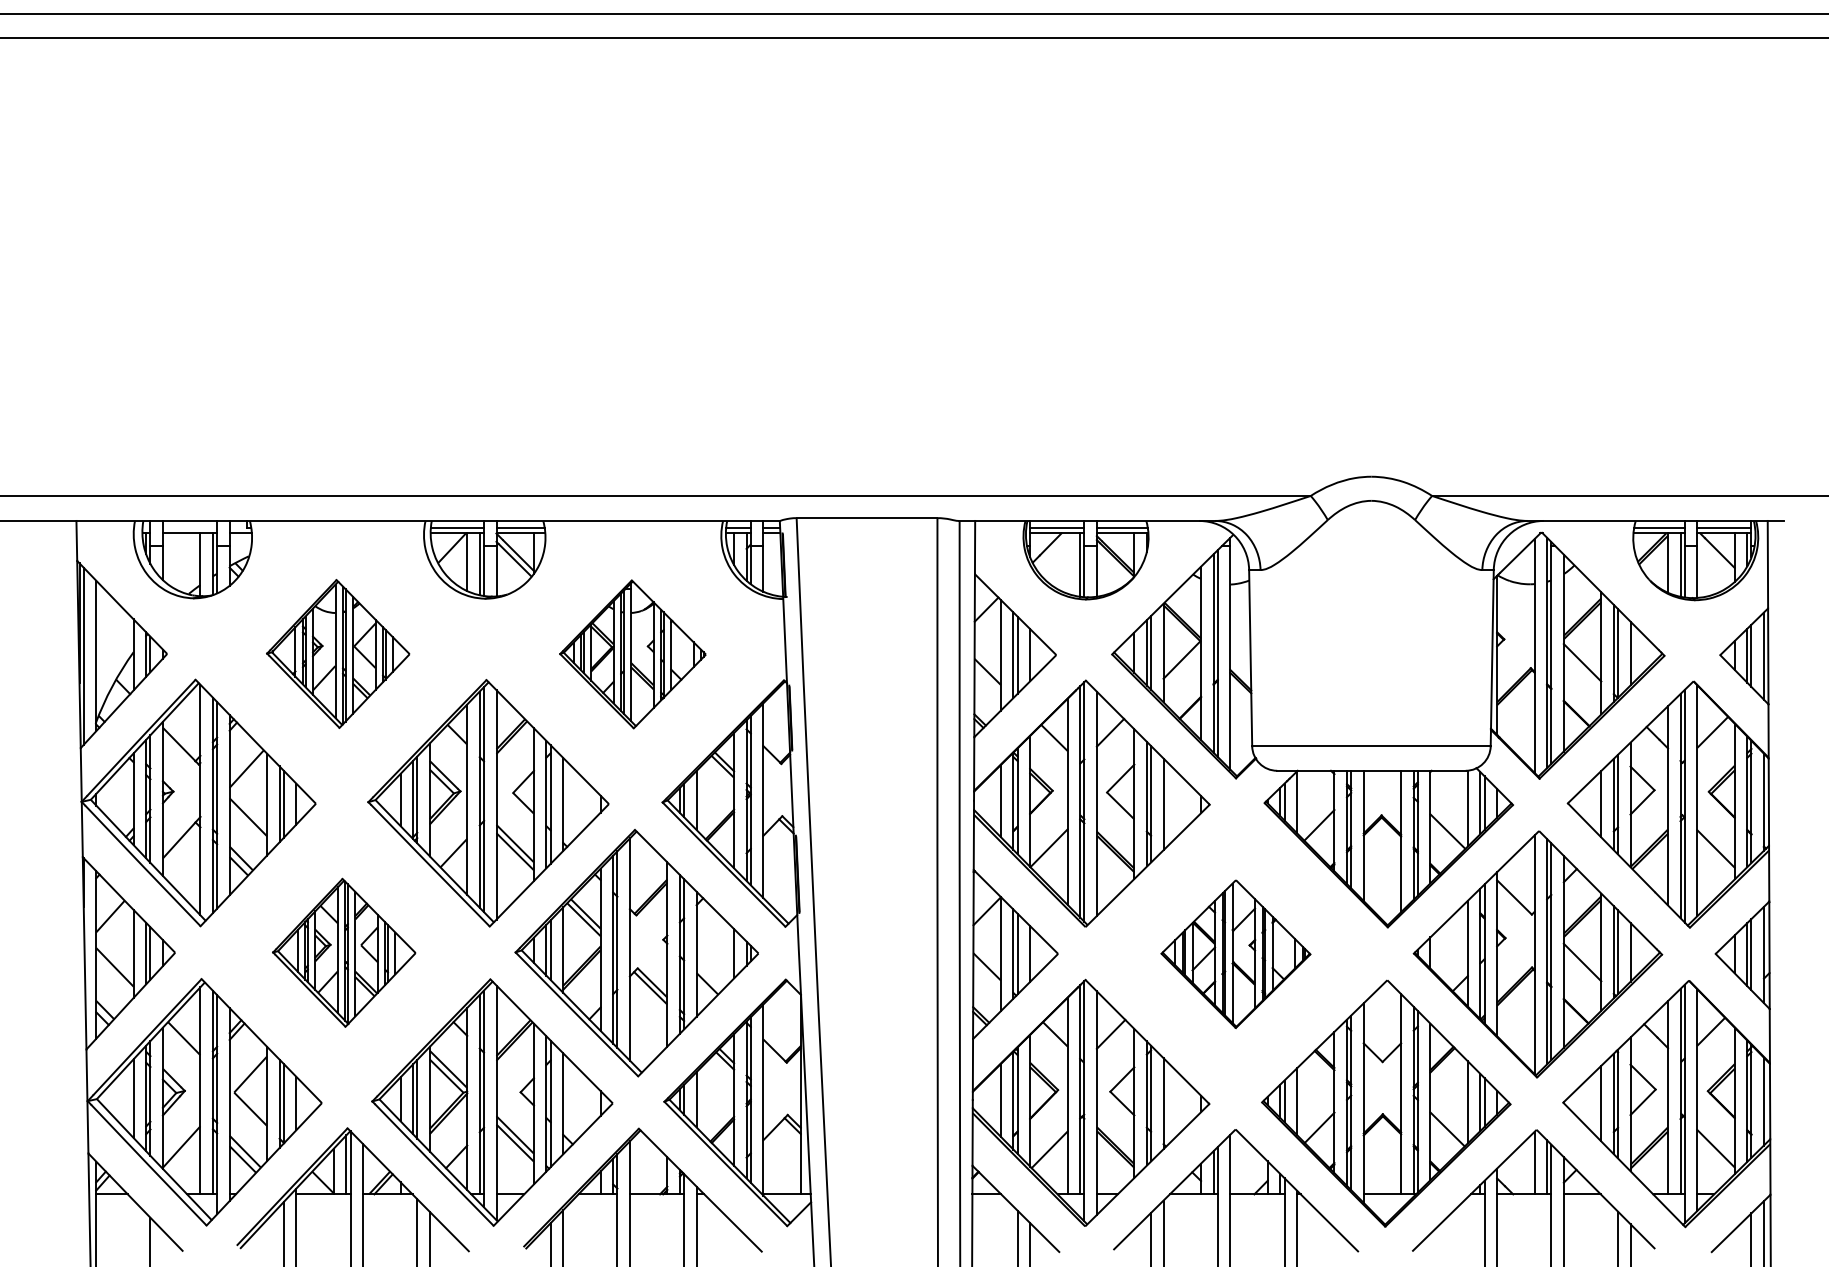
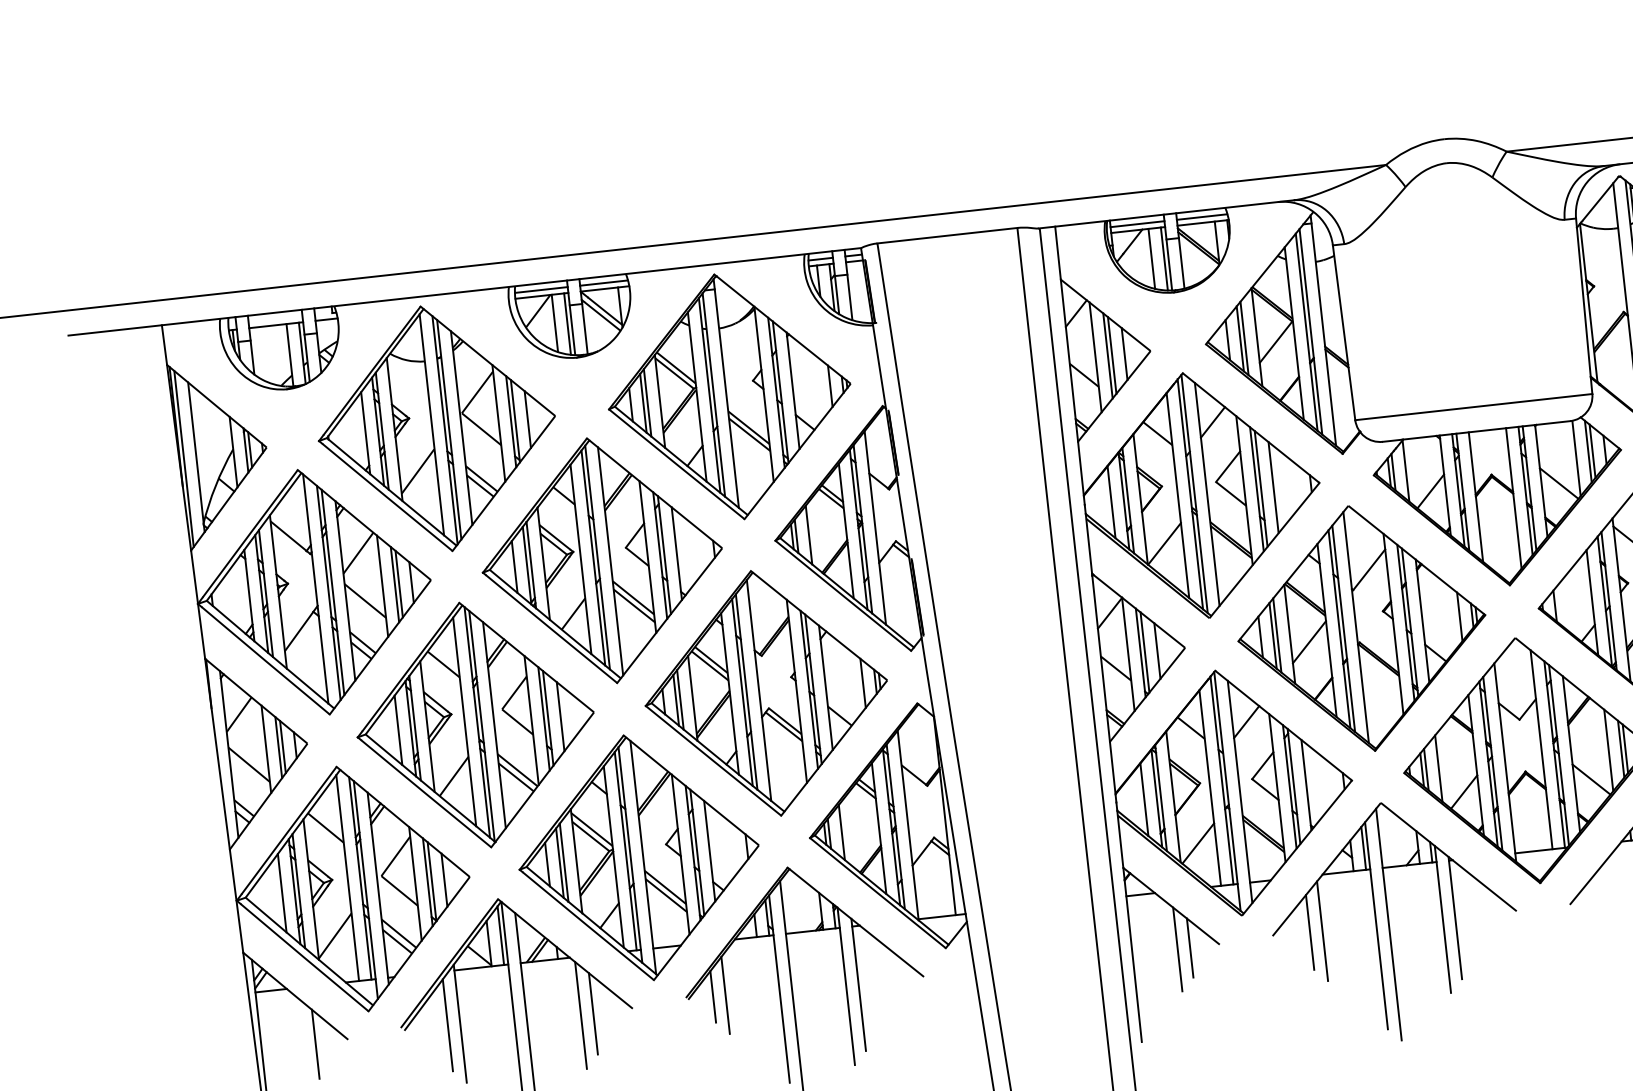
line: (1067, 563) -> (1151, 258), added
part: (337, 653) -> (435, 428), size x1.67
part: (632, 654) -> (729, 396), size x1.67
part: (343, 952) -> (474, 724), size x1.67
part: (1235, 954) -> (1361, 629), size x1.67

